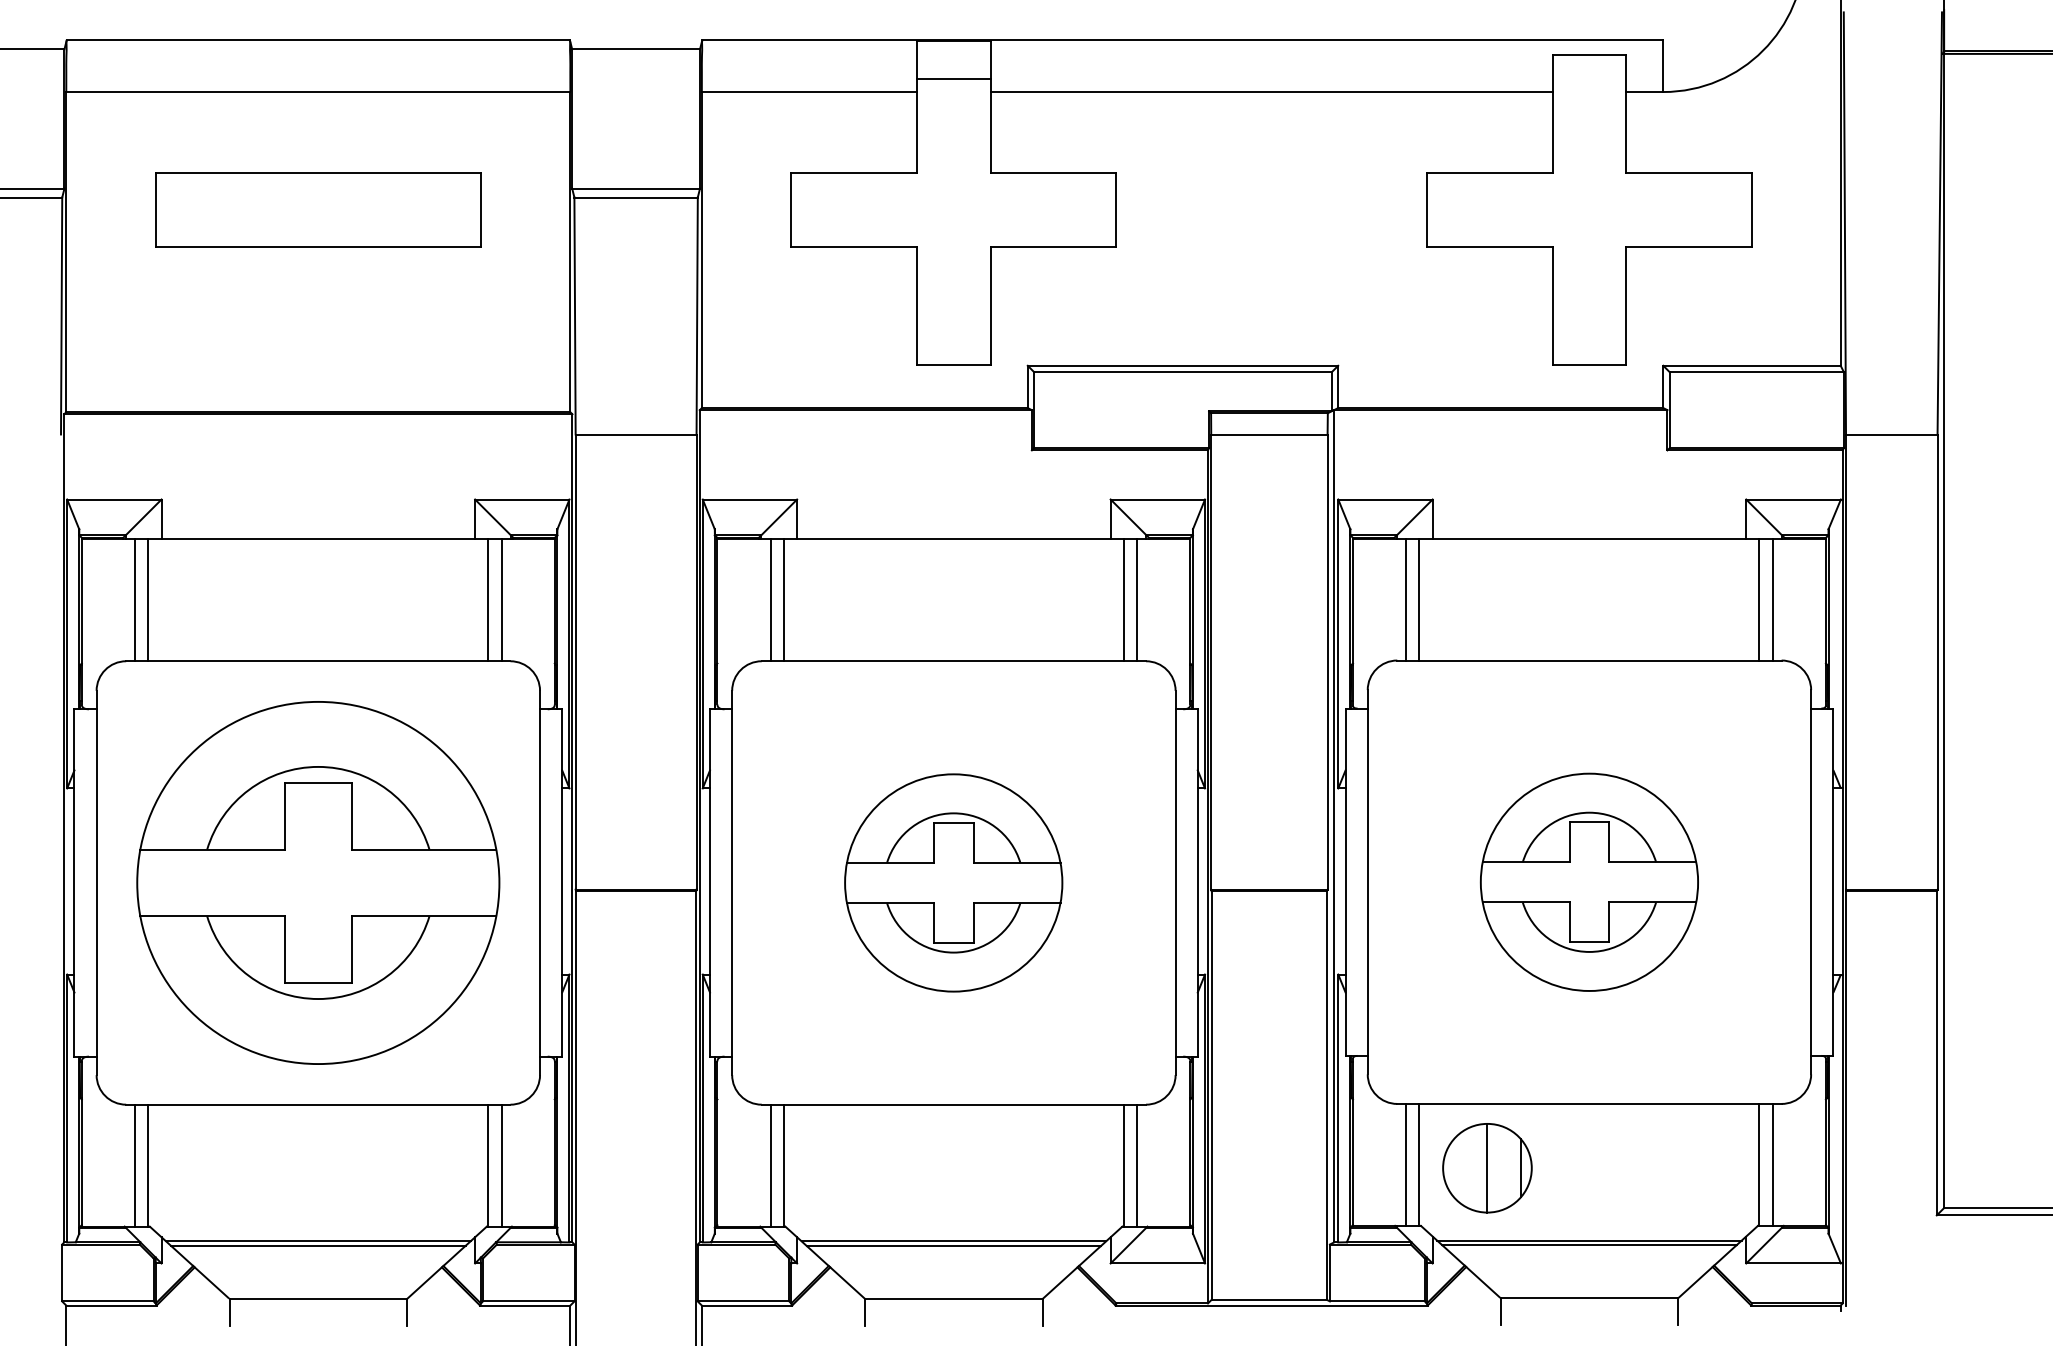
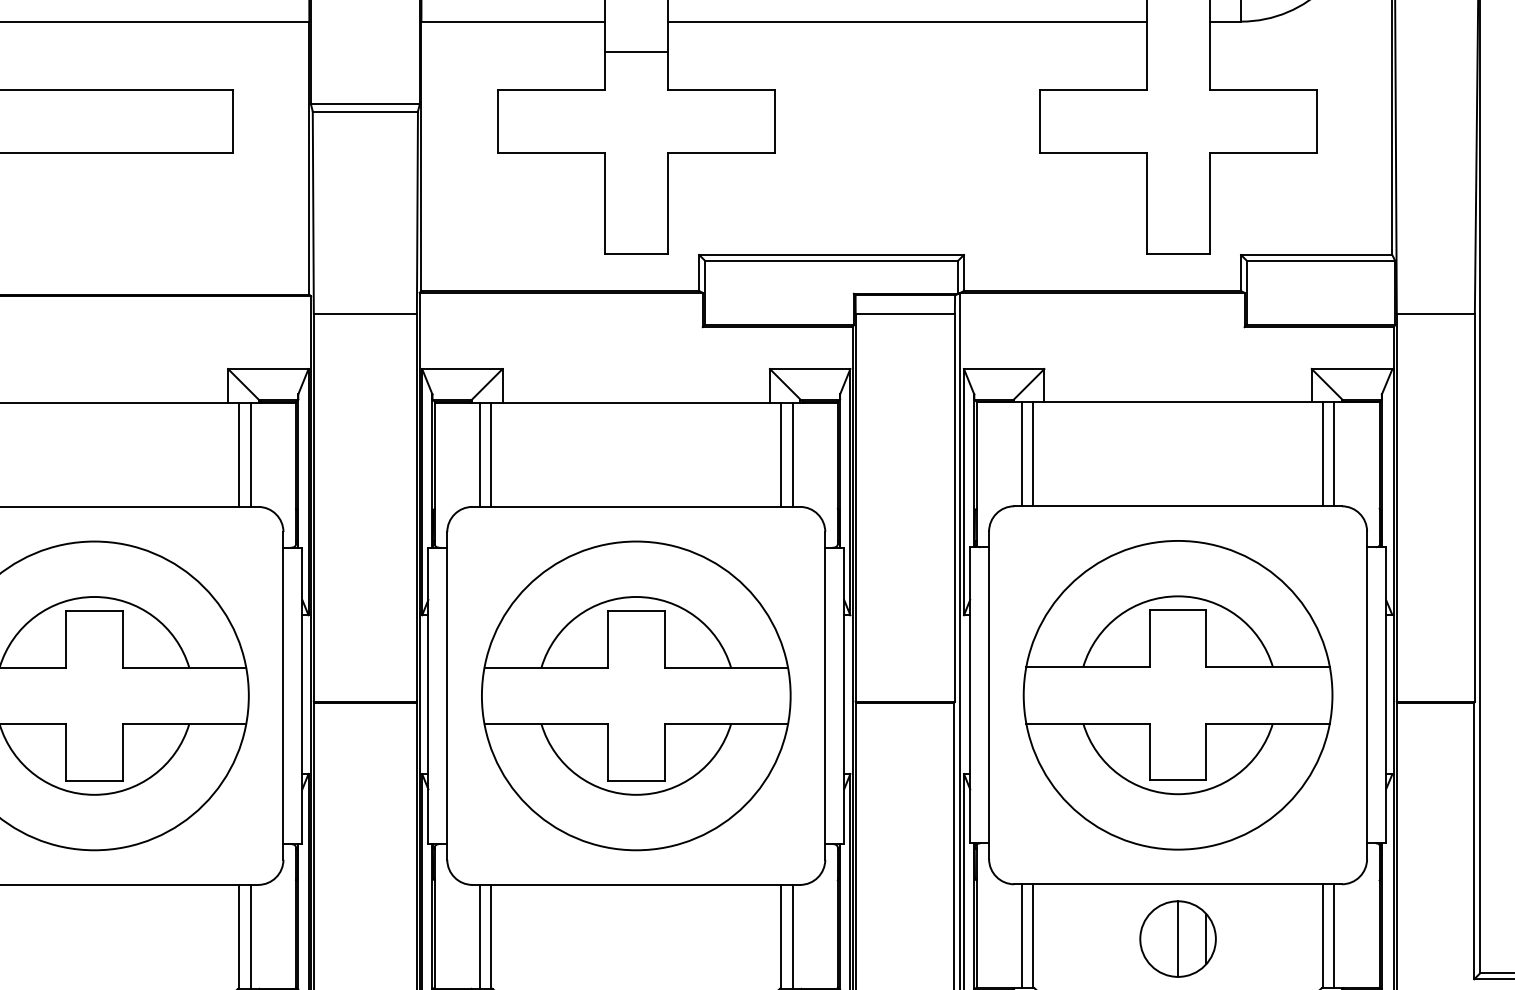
line: (953, 79) -> (635, 52), moved
part: (953, 882) -> (635, 695), size x1.67
part: (1589, 882) -> (1178, 695), size x1.67
part: (1487, 1168) -> (1178, 939), moved

